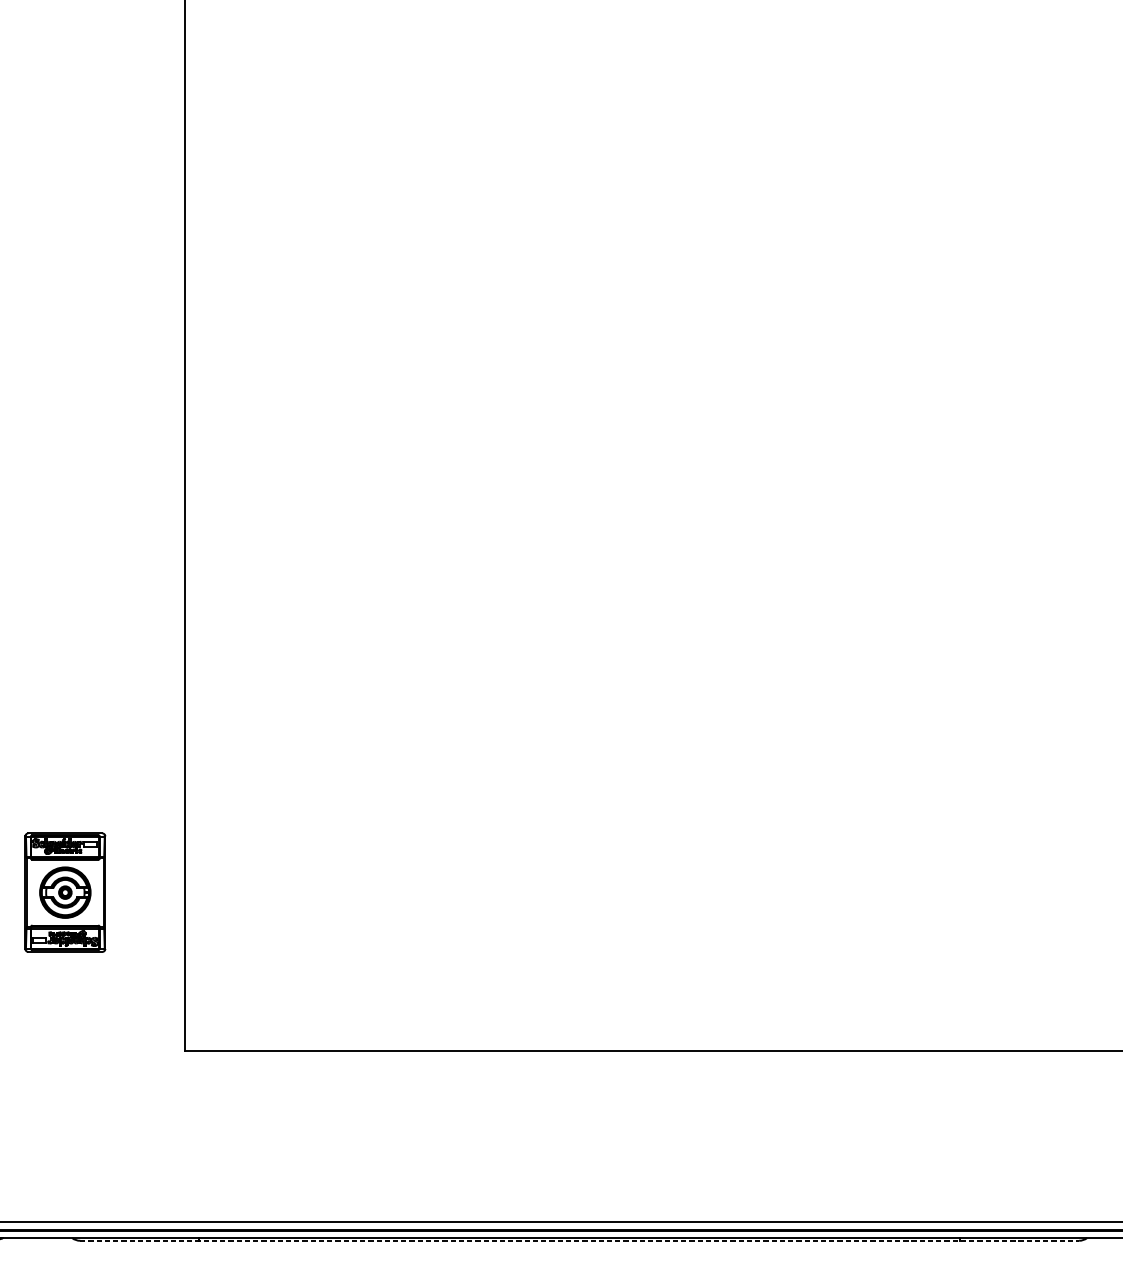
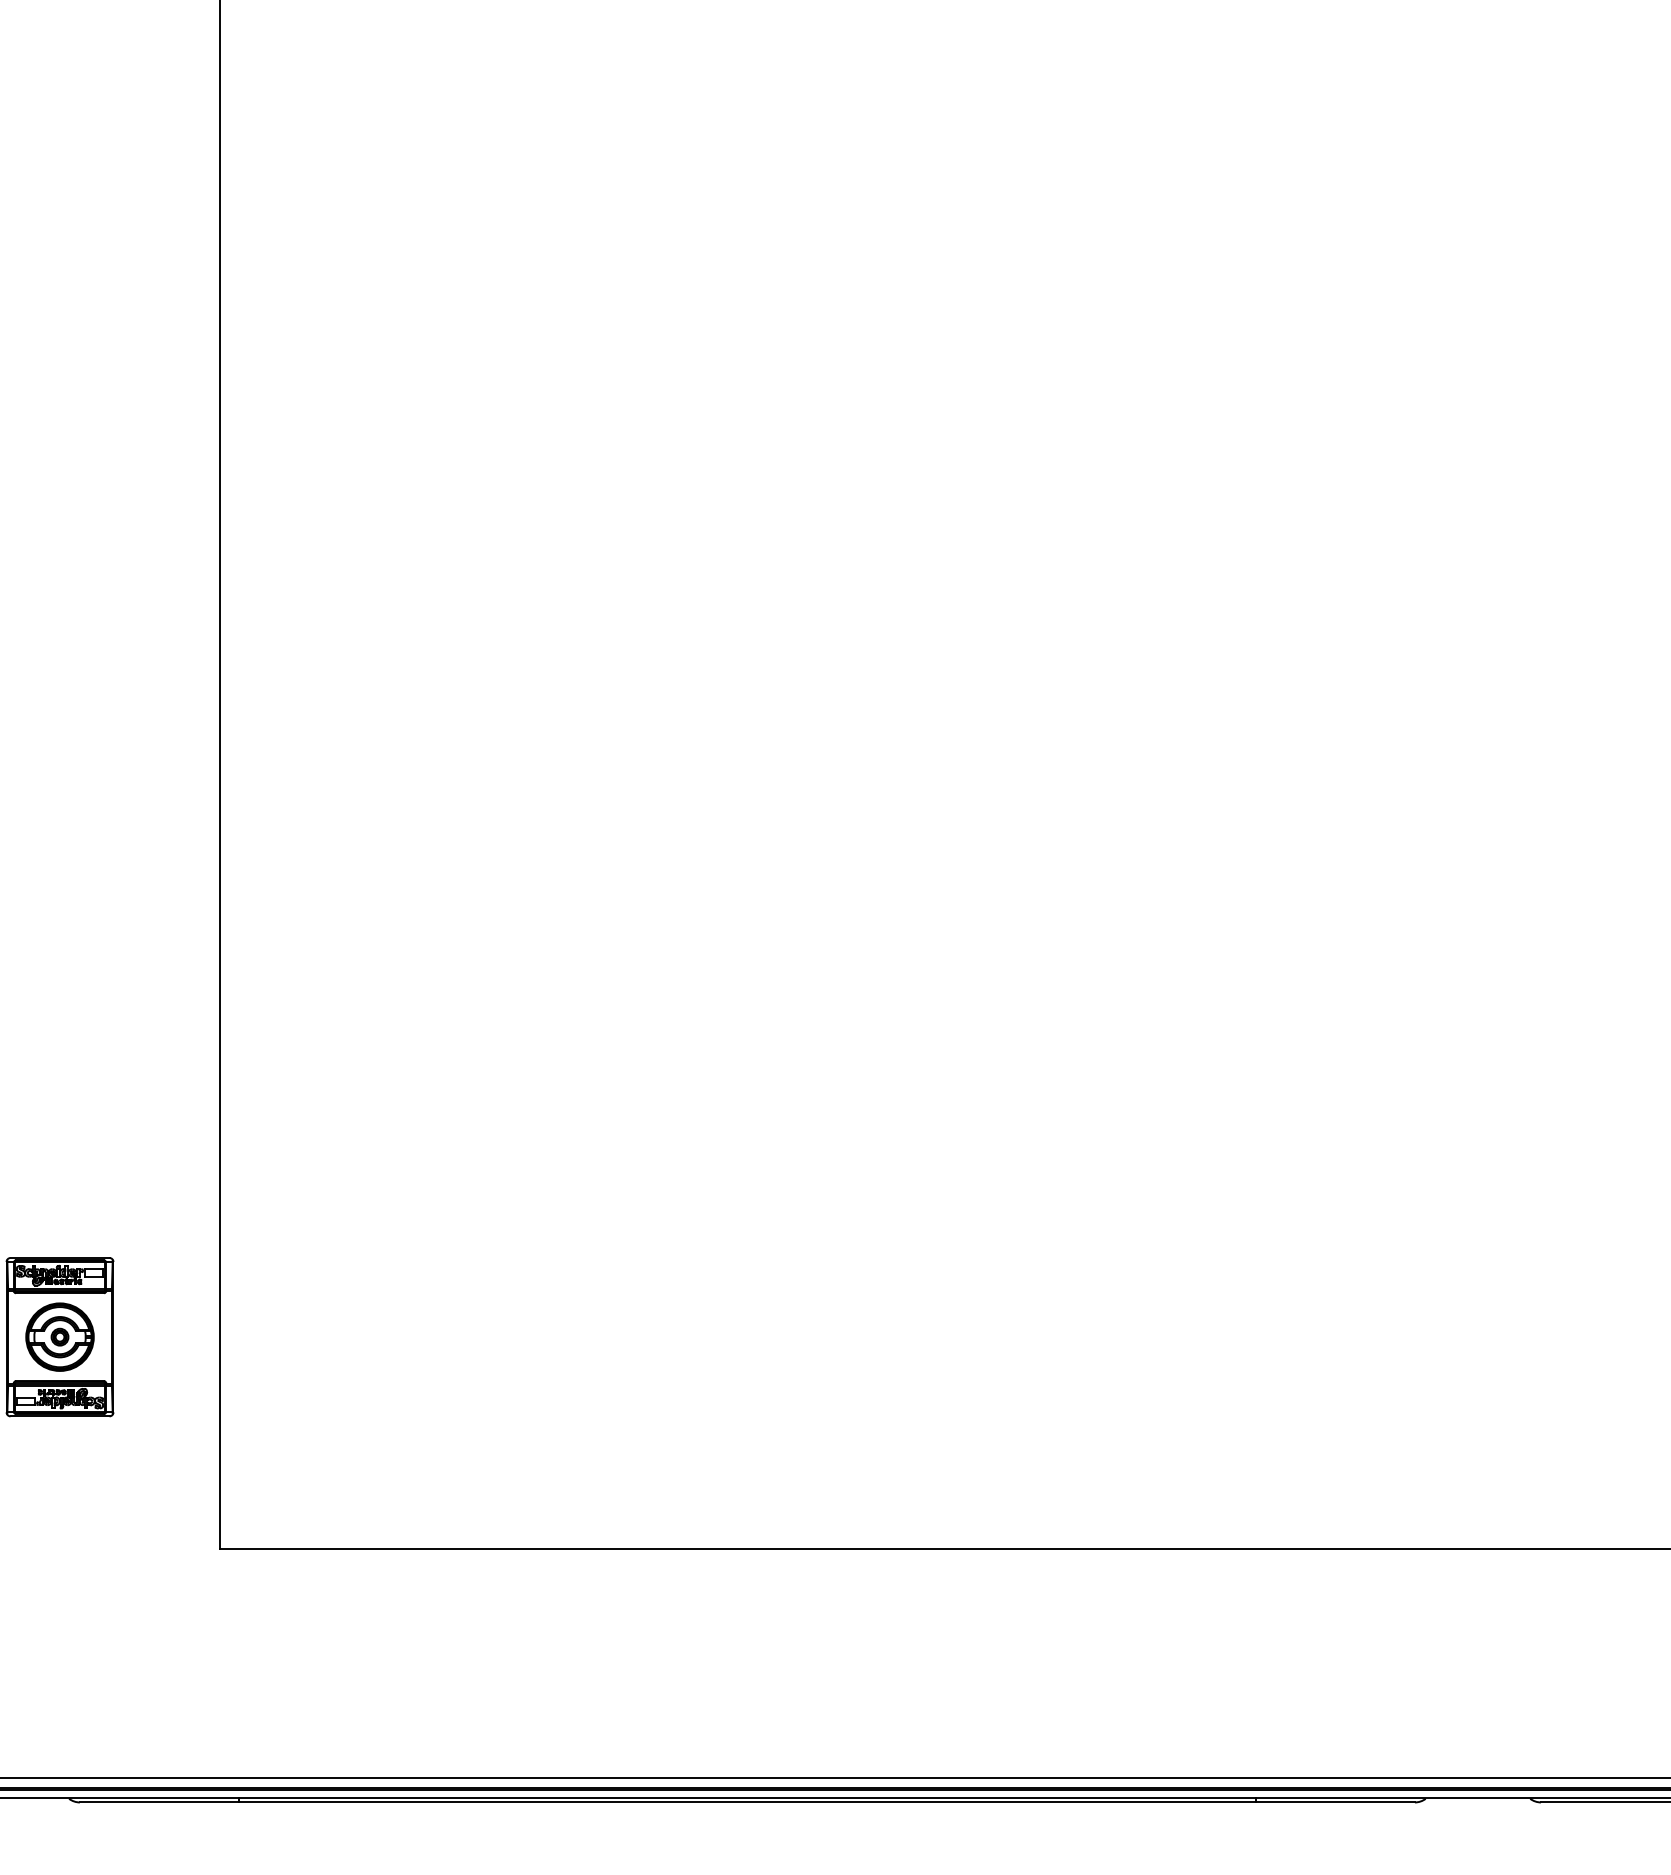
line: (579, 1240) -> (747, 1802), dashed -> solid

